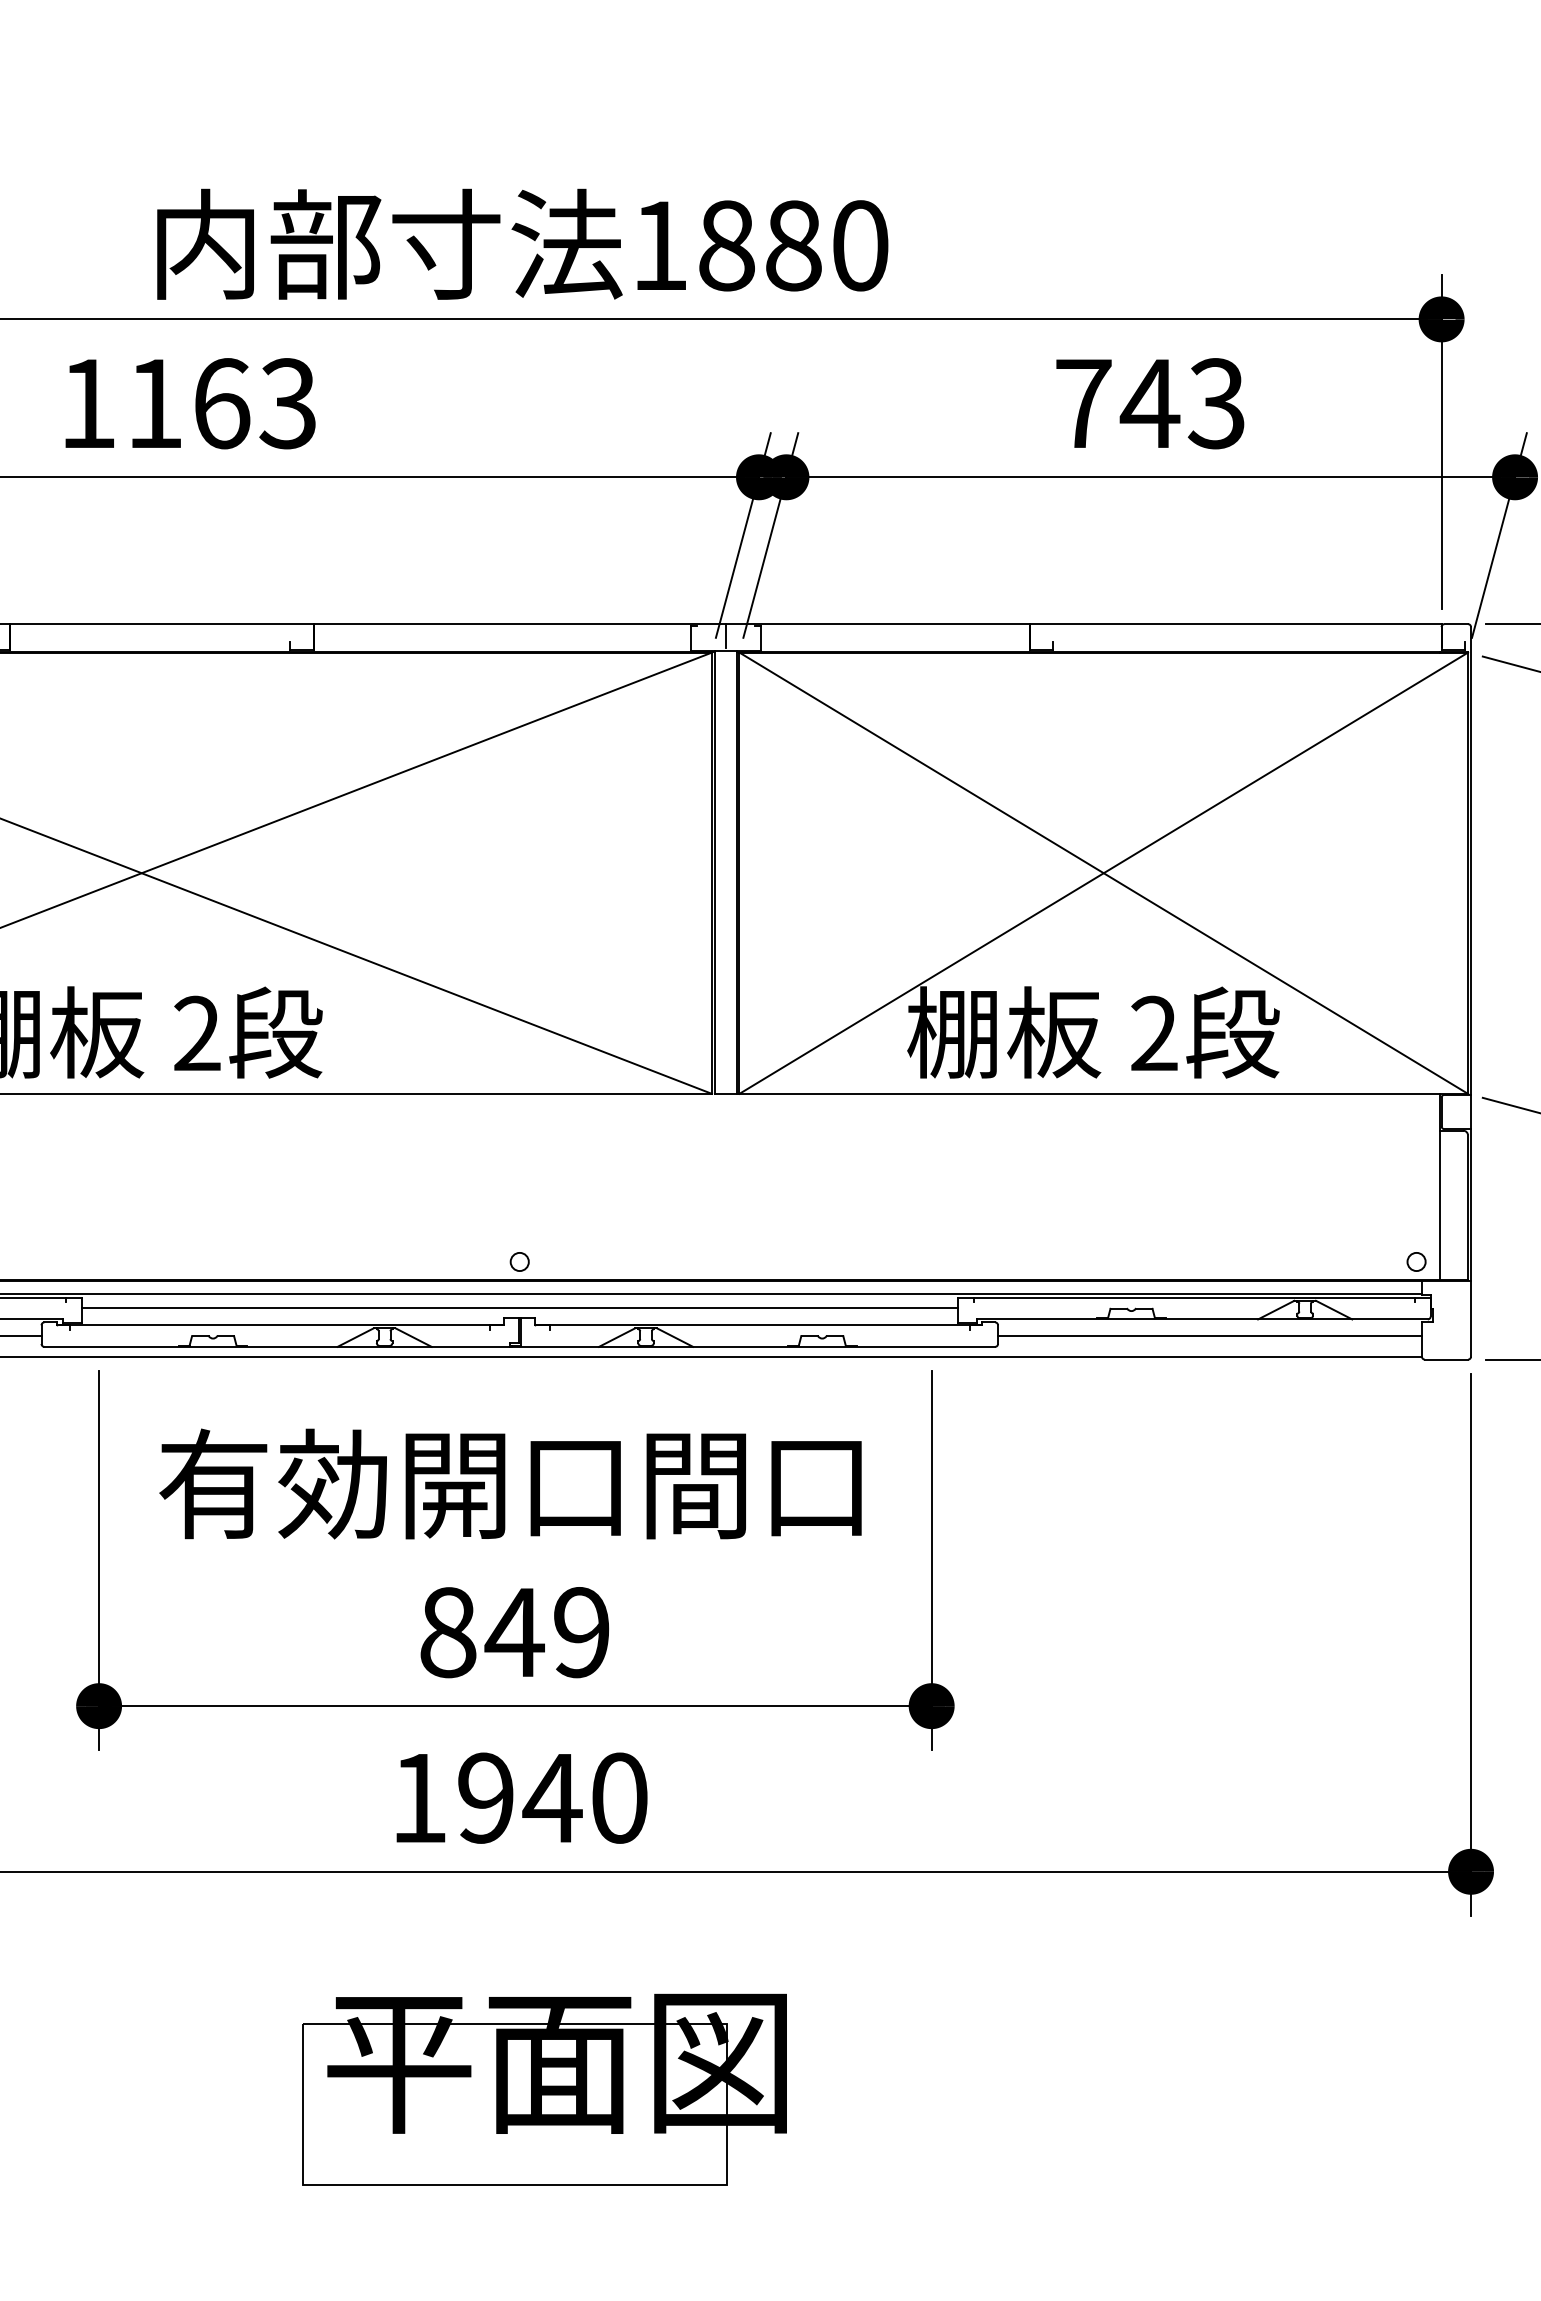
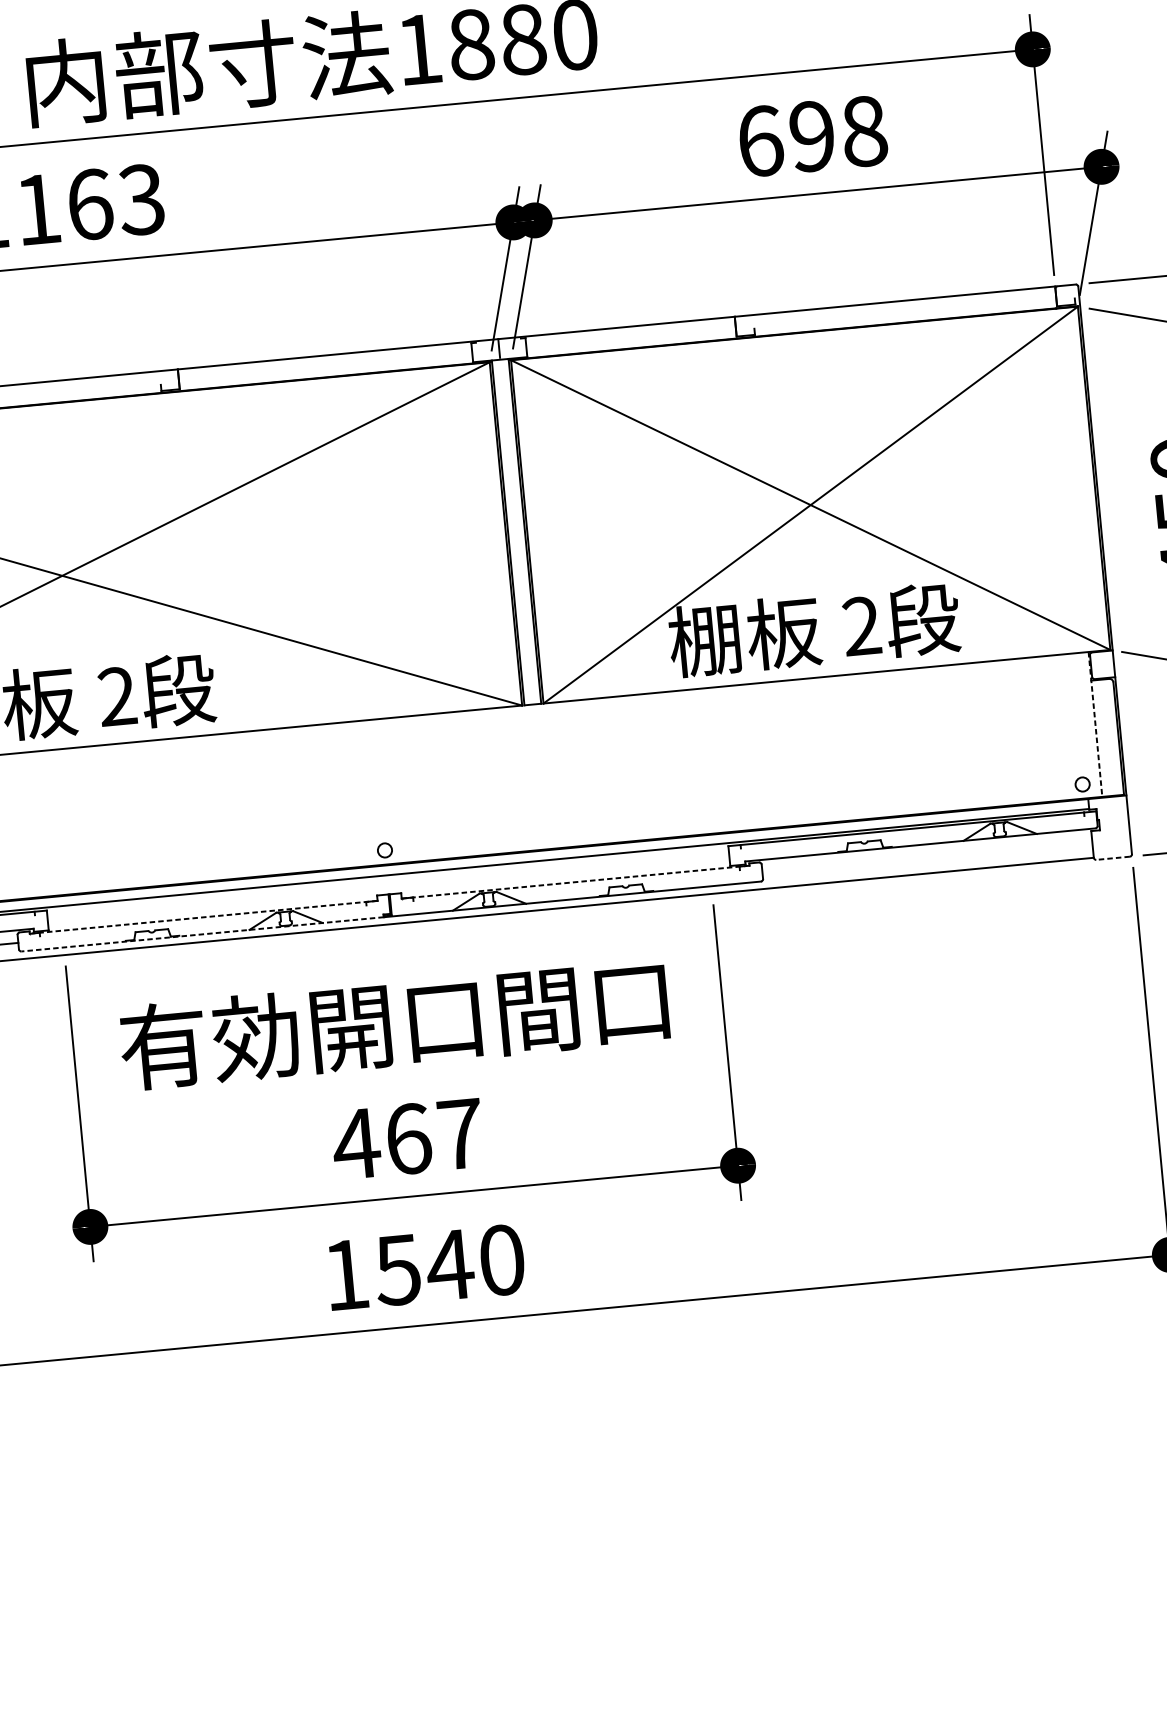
text: (1150, 403) -> (812, 136), 743 -> 698
line: (1440, 1187) -> (1095, 724), solid -> dashed
line: (519, 1308) -> (388, 886), removed
line: (281, 1325) -> (204, 917), solid -> dashed
line: (757, 1325) -> (574, 882), solid -> dashed
line: (1209, 1335) -> (926, 856), removed
line: (277, 1346) -> (202, 934), solid -> dashed
line: (1446, 1359) -> (1113, 858), solid -> dashed
text: (513, 1632) -> (407, 1139), 849 -> 467
text: (484, 1797) -> (396, 1269), 1940 -> 1540
part: (544, 2089) -> (465, 1492), removed

